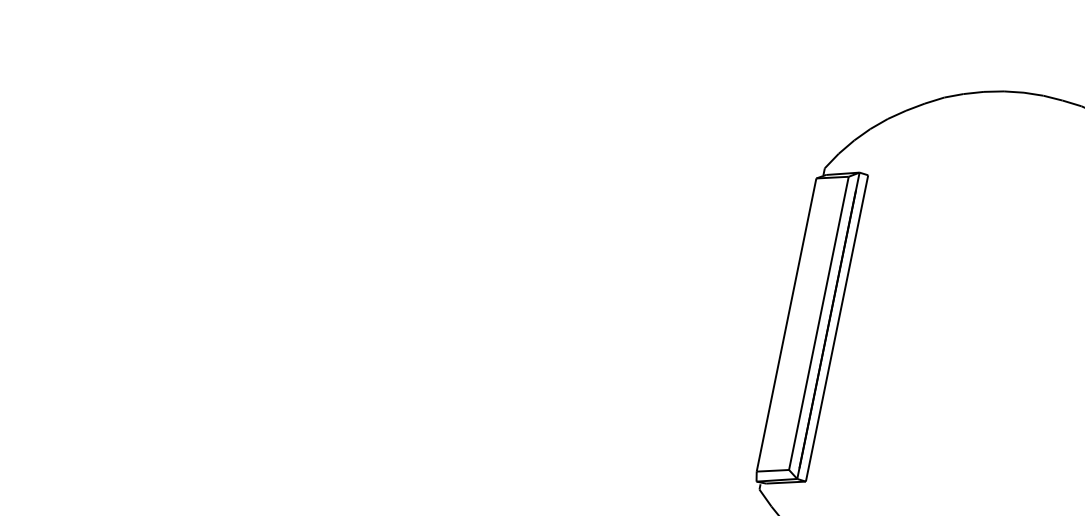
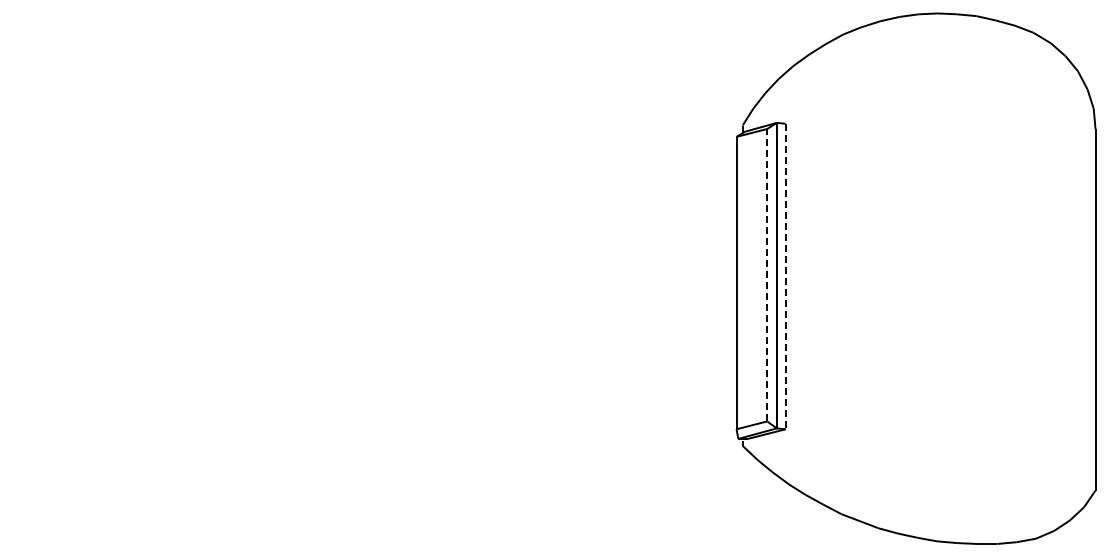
line: (819, 322) -> (767, 274), solid -> dashed
line: (836, 328) -> (785, 276), solid -> dashed

